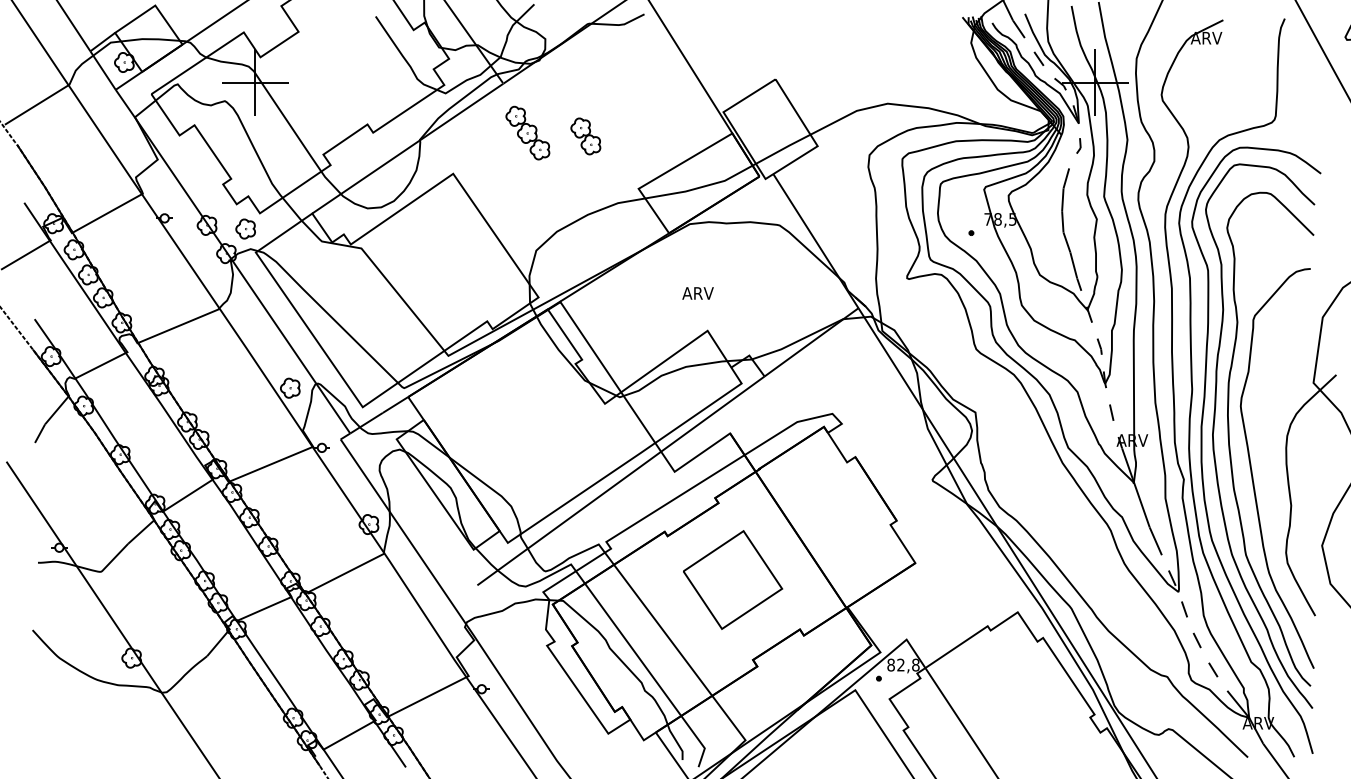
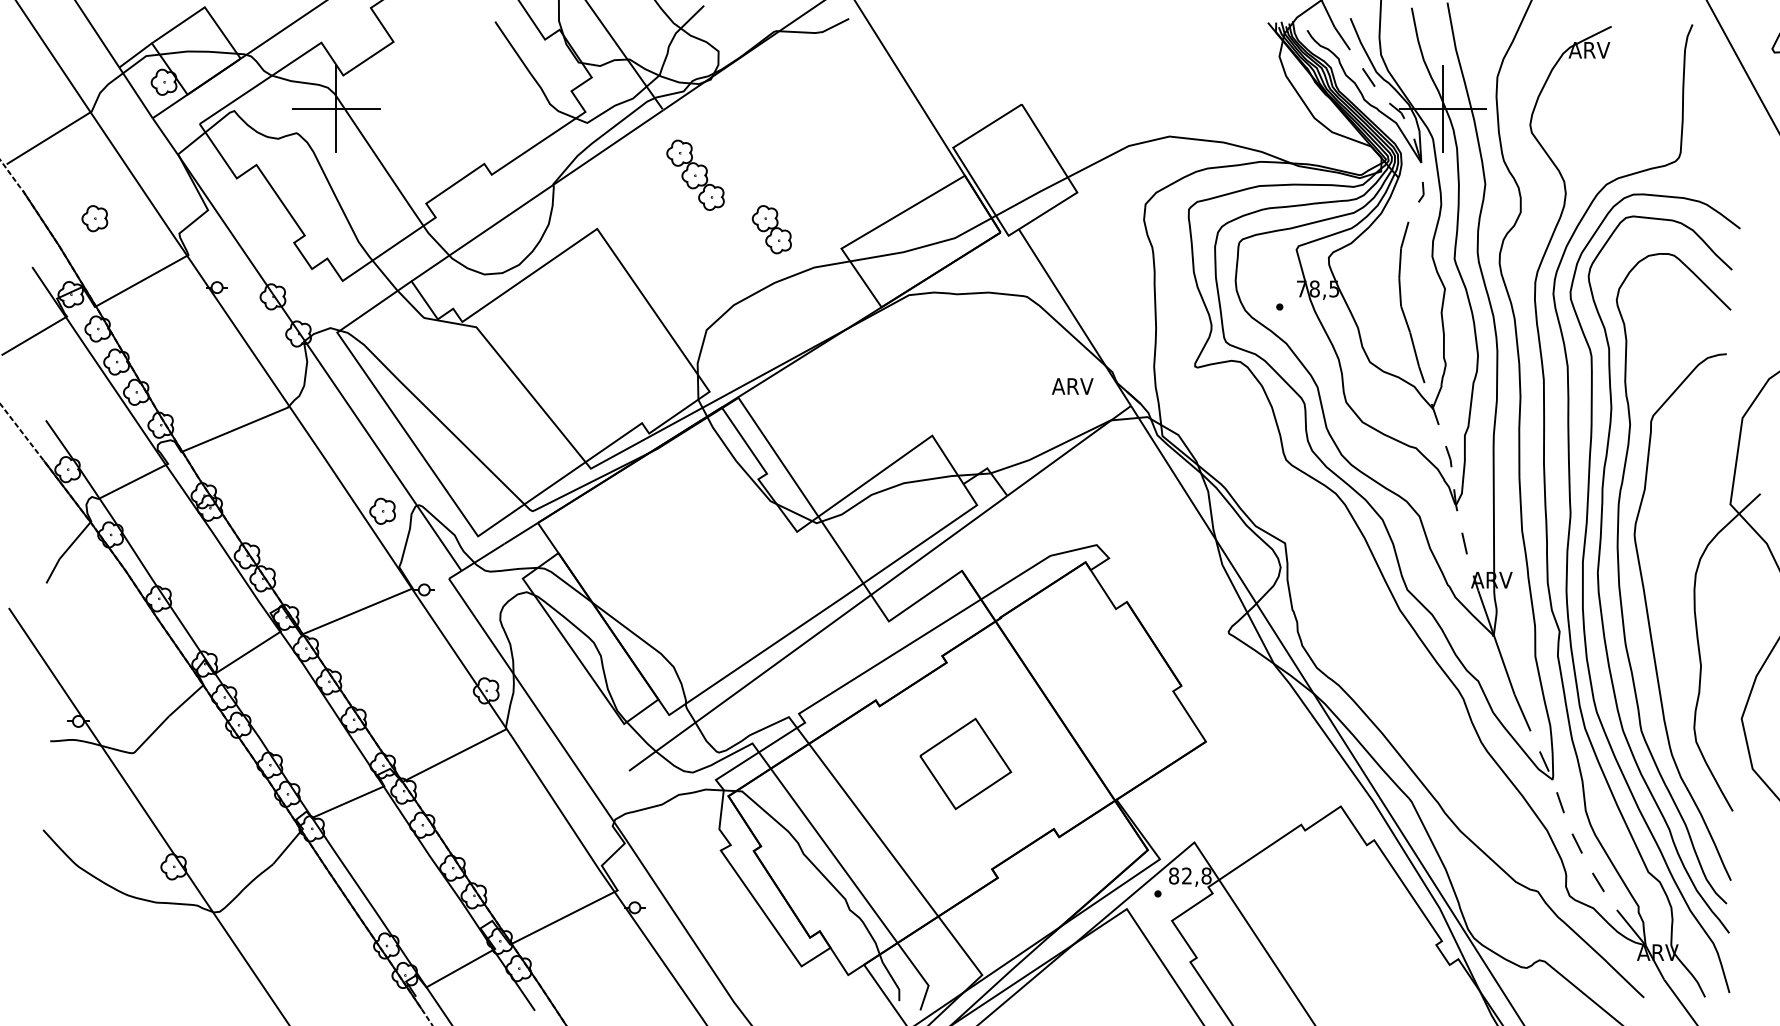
part: (585, 136) -> (771, 229), moved
part: (245, 228) -> (94, 218), moved
text: (697, 293) -> (1072, 386), moved
part: (732, 579) -> (965, 763), size x0.7

